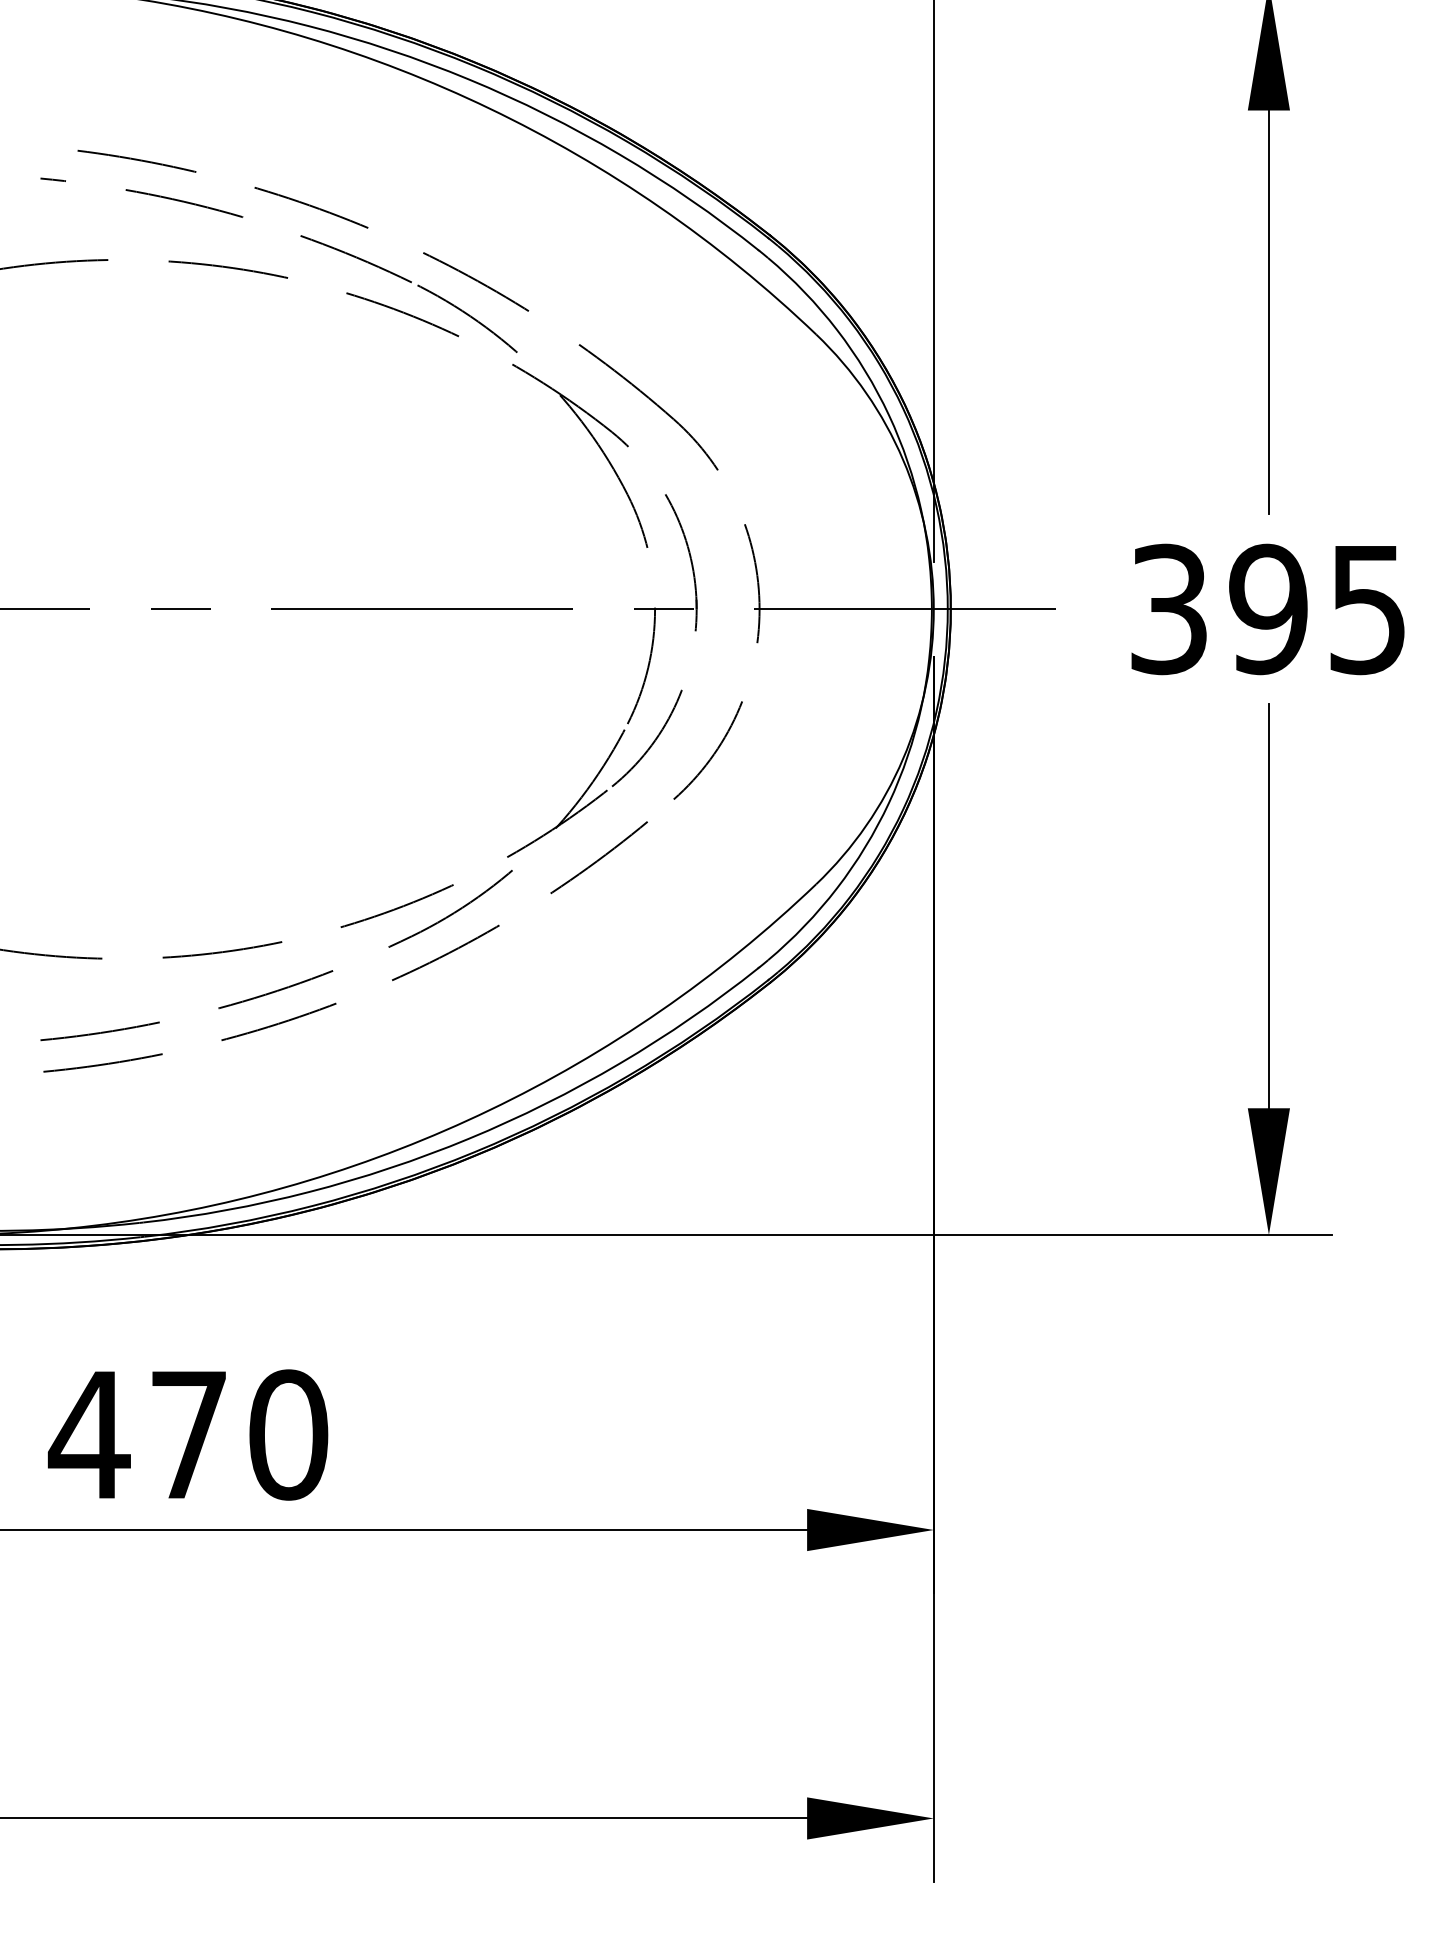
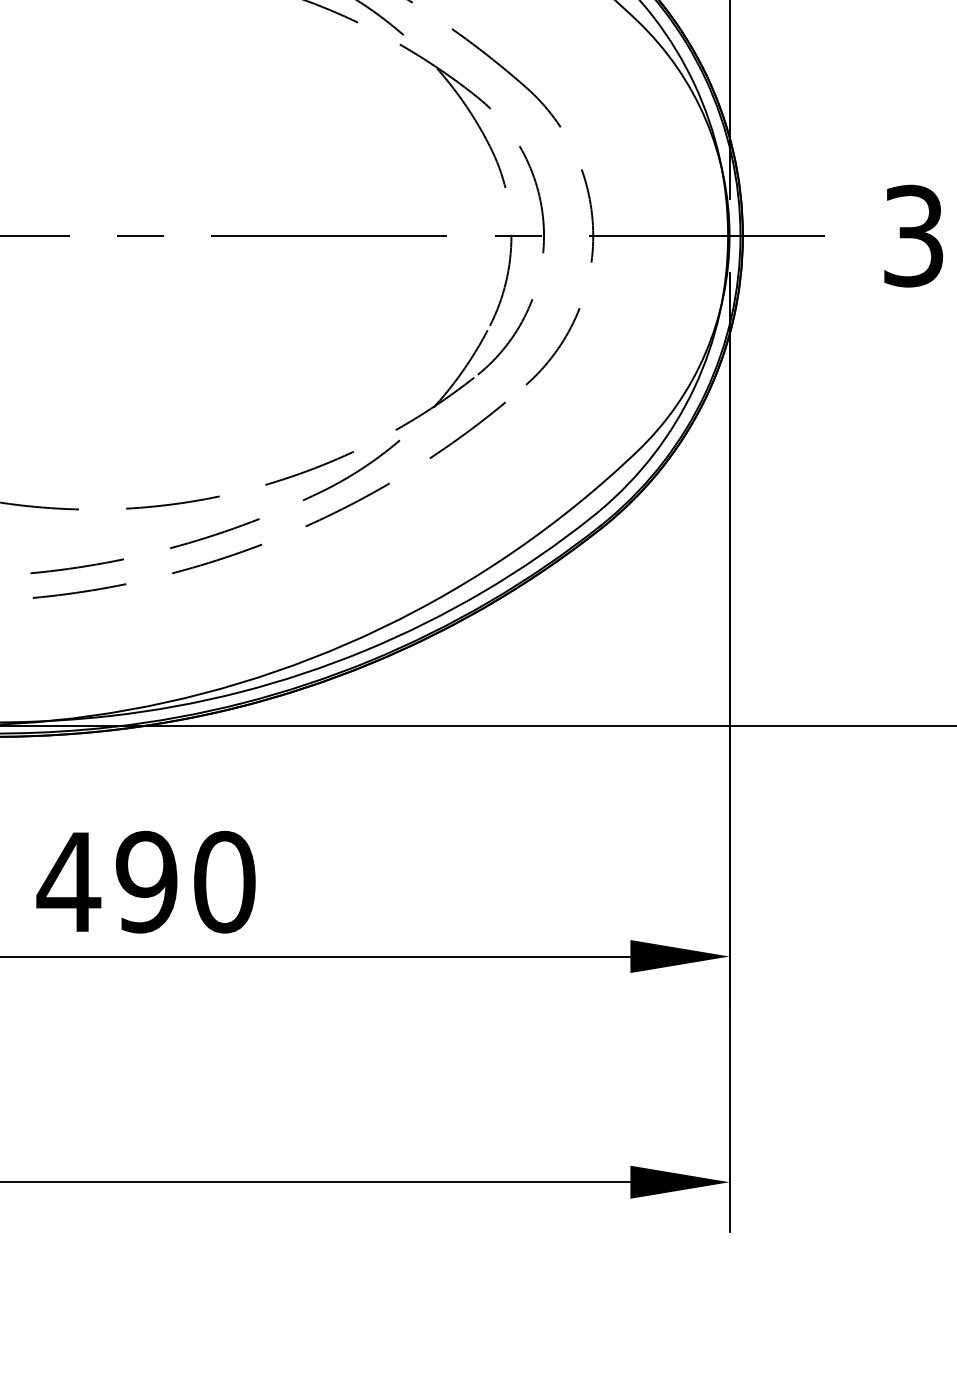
text: (188, 1434) -> (146, 881), 470 -> 490

